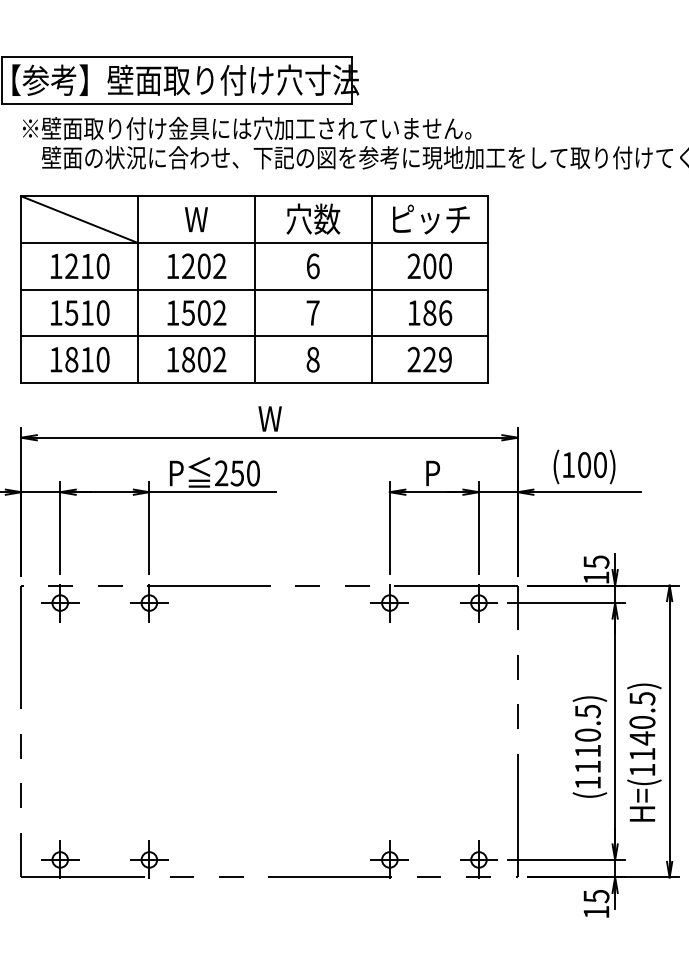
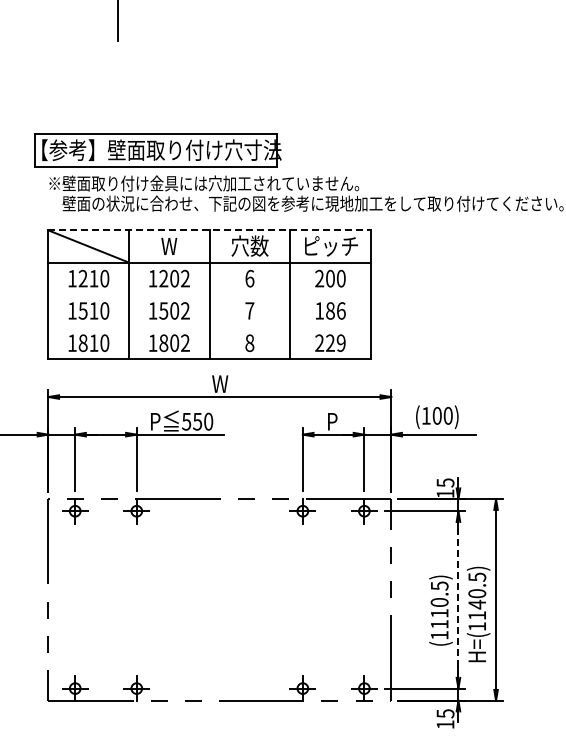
line: (256, 196) -> (210, 230), solid -> dashed
line: (254, 289) -> (209, 294), removed
line: (254, 337) -> (209, 327), removed
text: (221, 473) -> (186, 421), 250 -> 550
line: (615, 730) -> (458, 599), solid -> dashed

